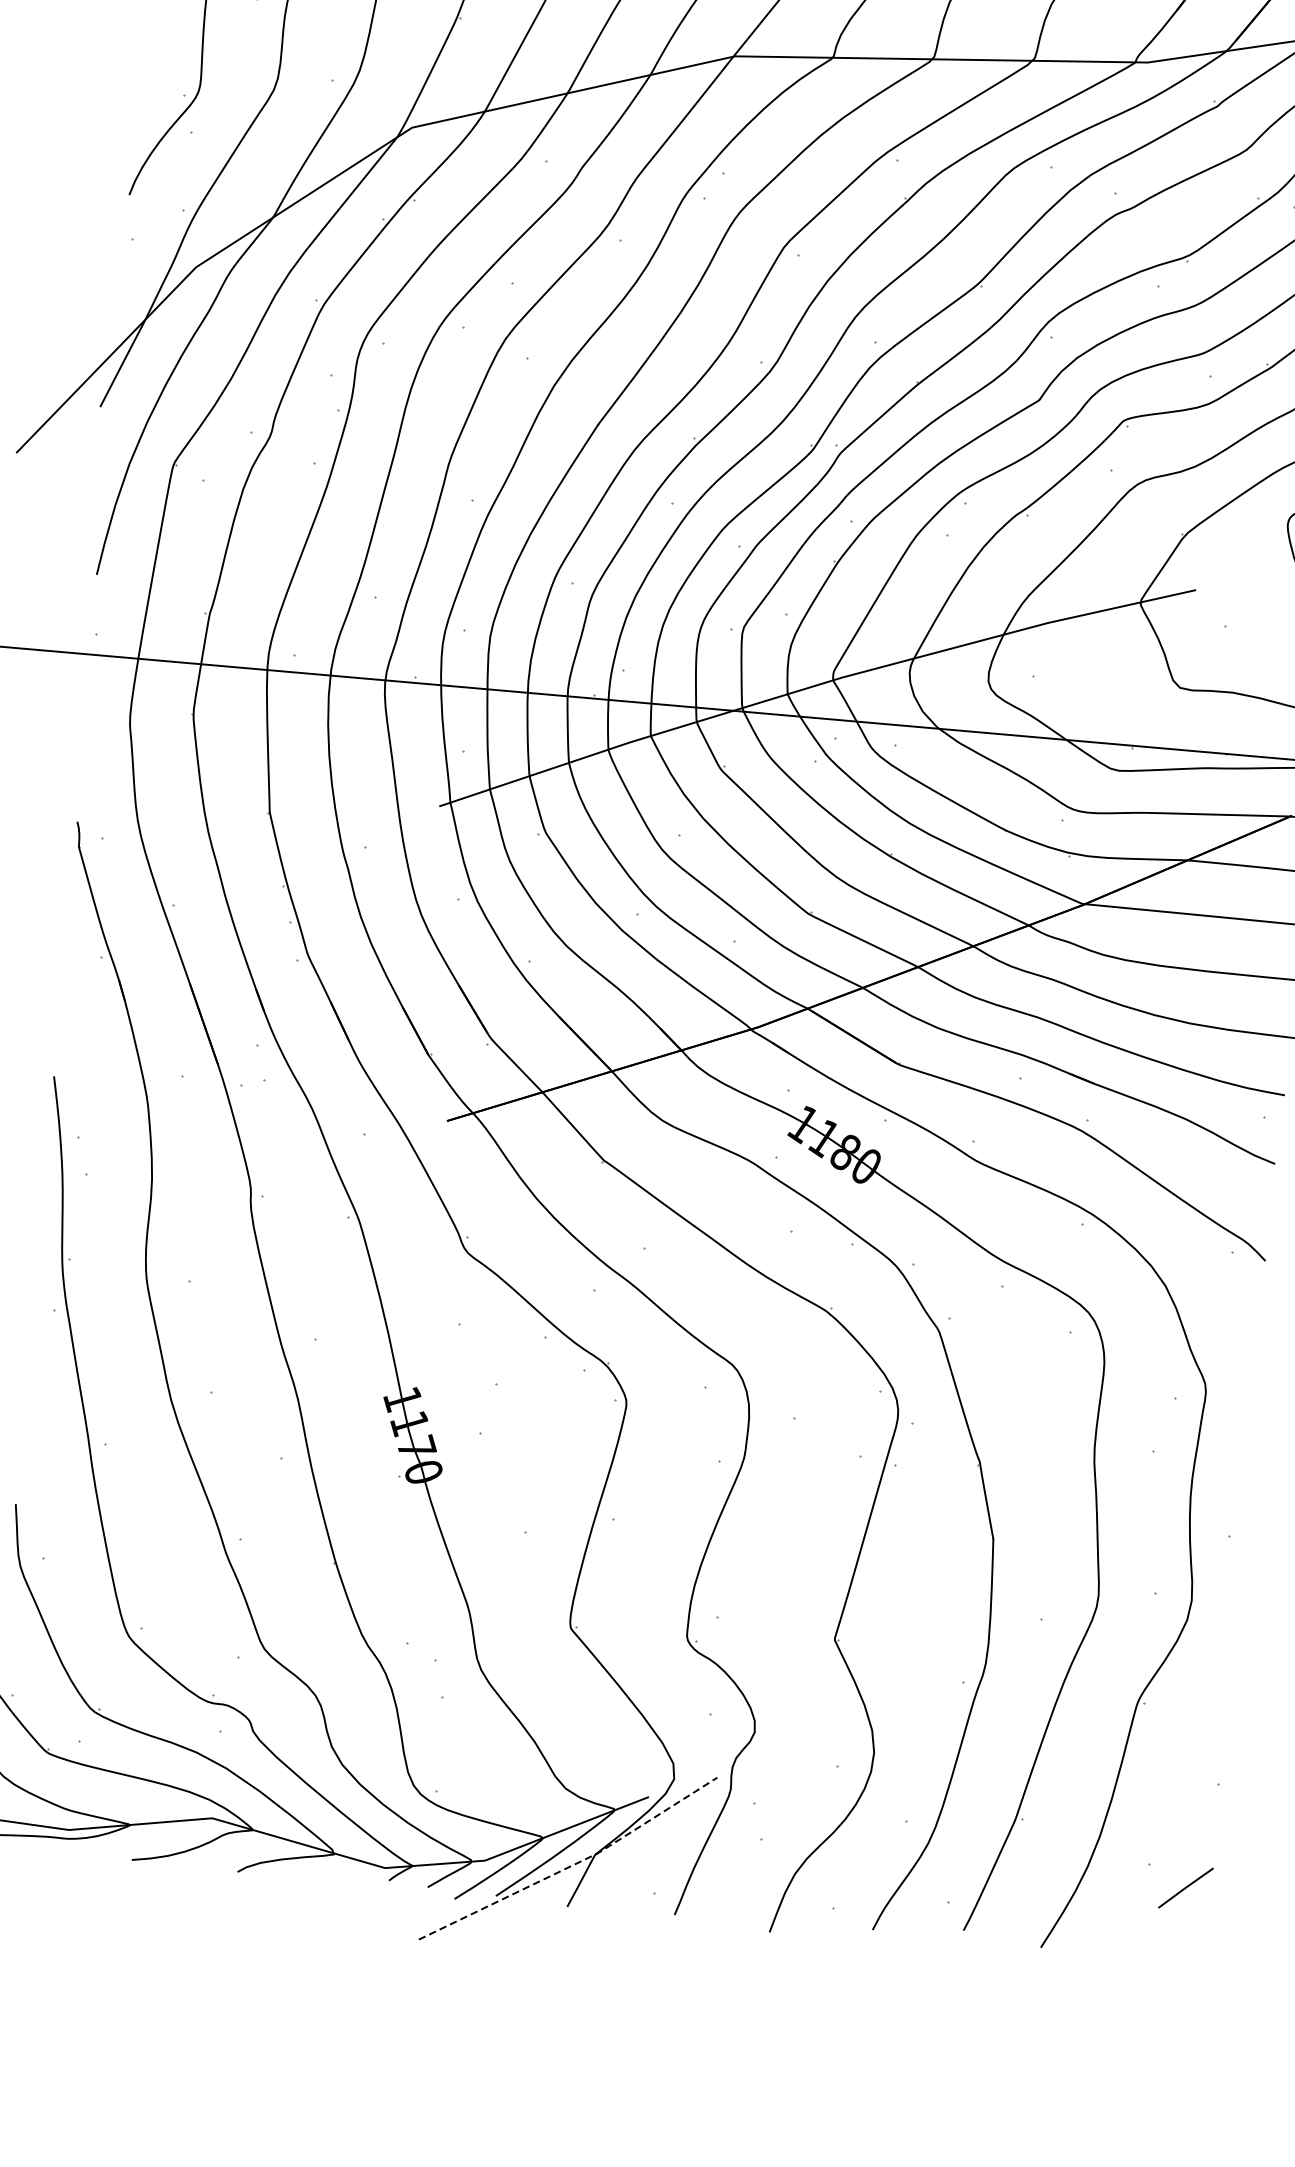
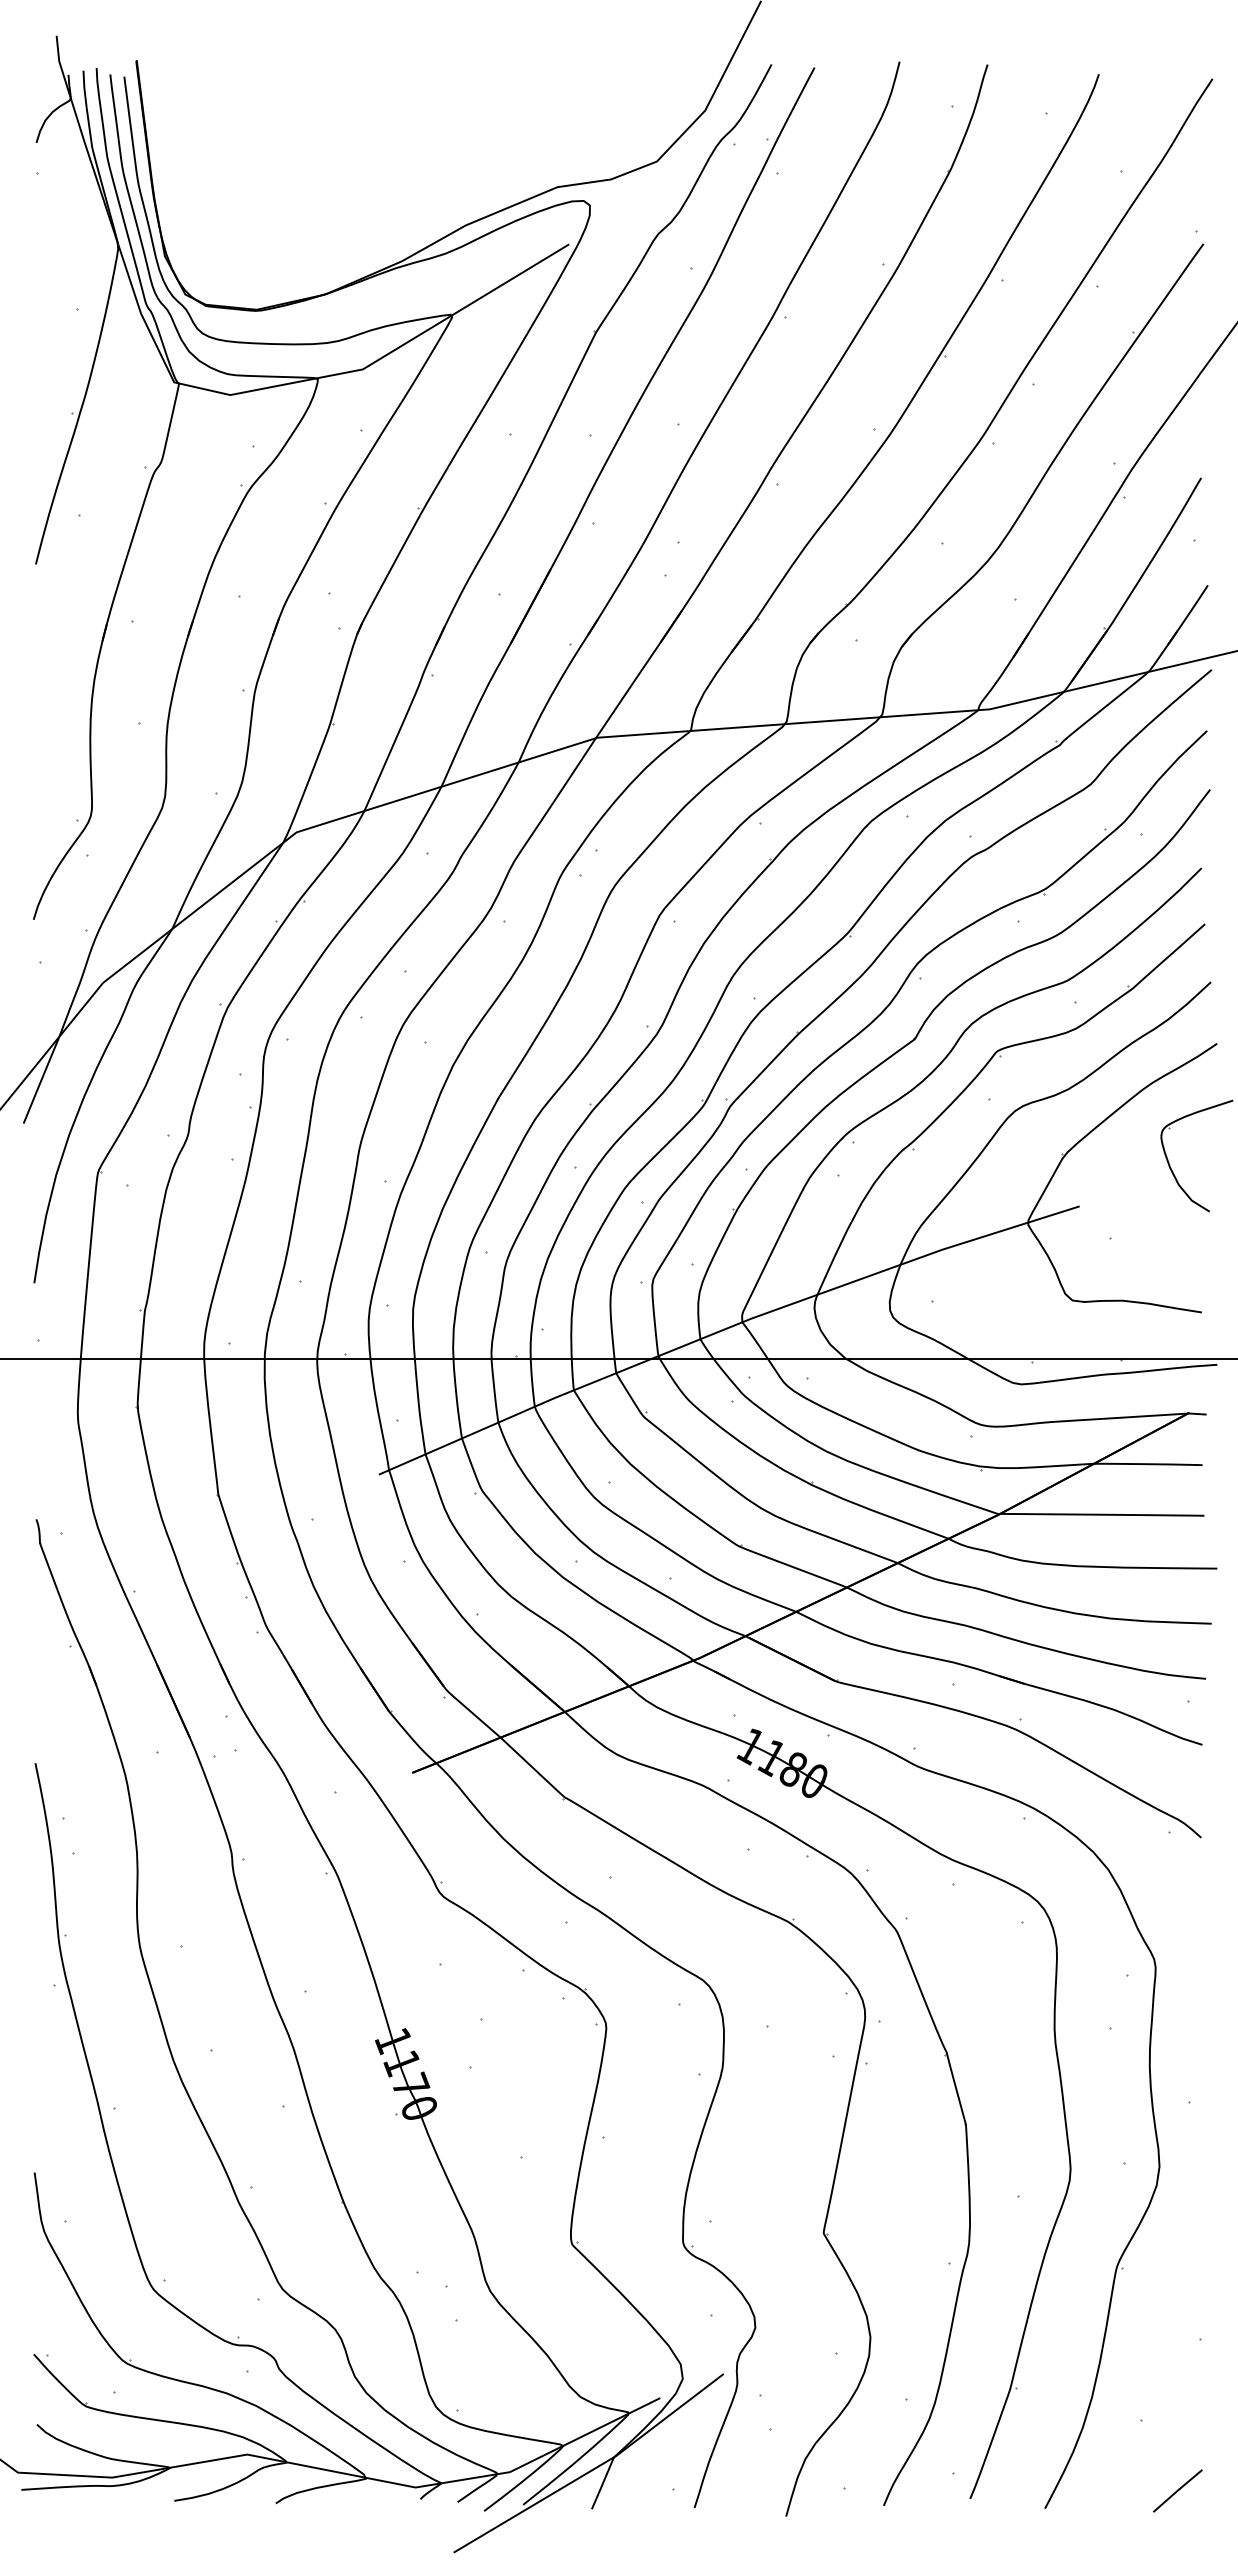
line: (572, 1865) -> (593, 2469), dashed -> solid
line: (1185, 1887) -> (1177, 2490), moved

